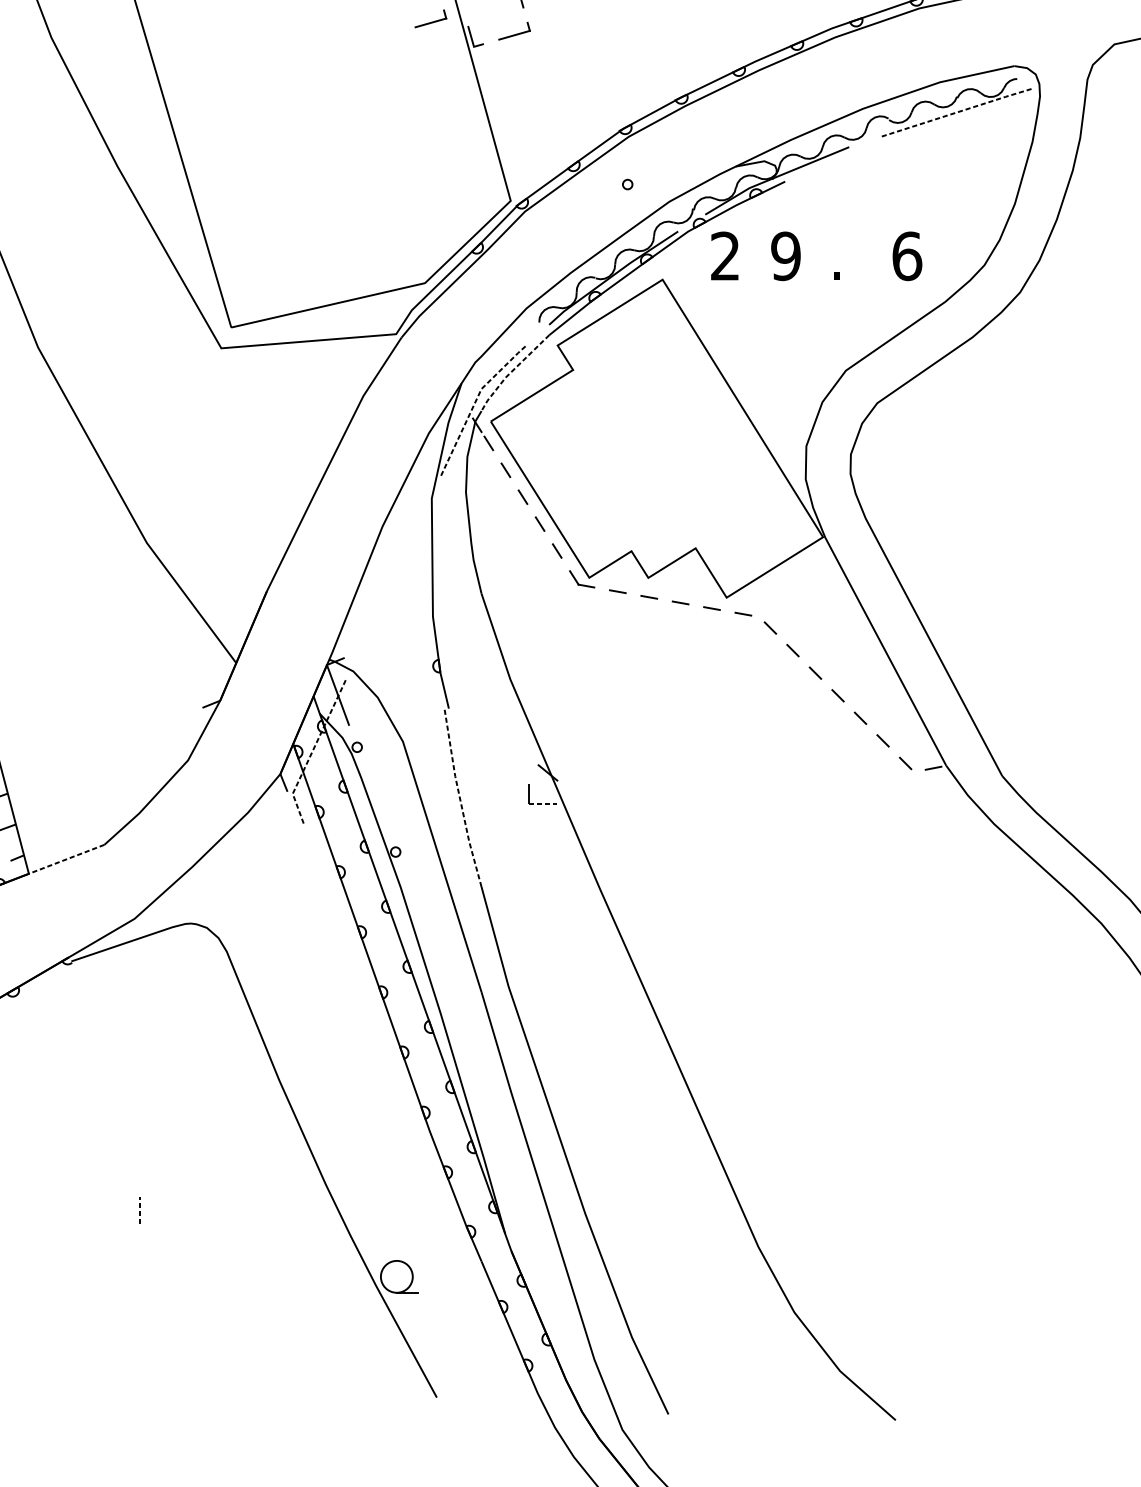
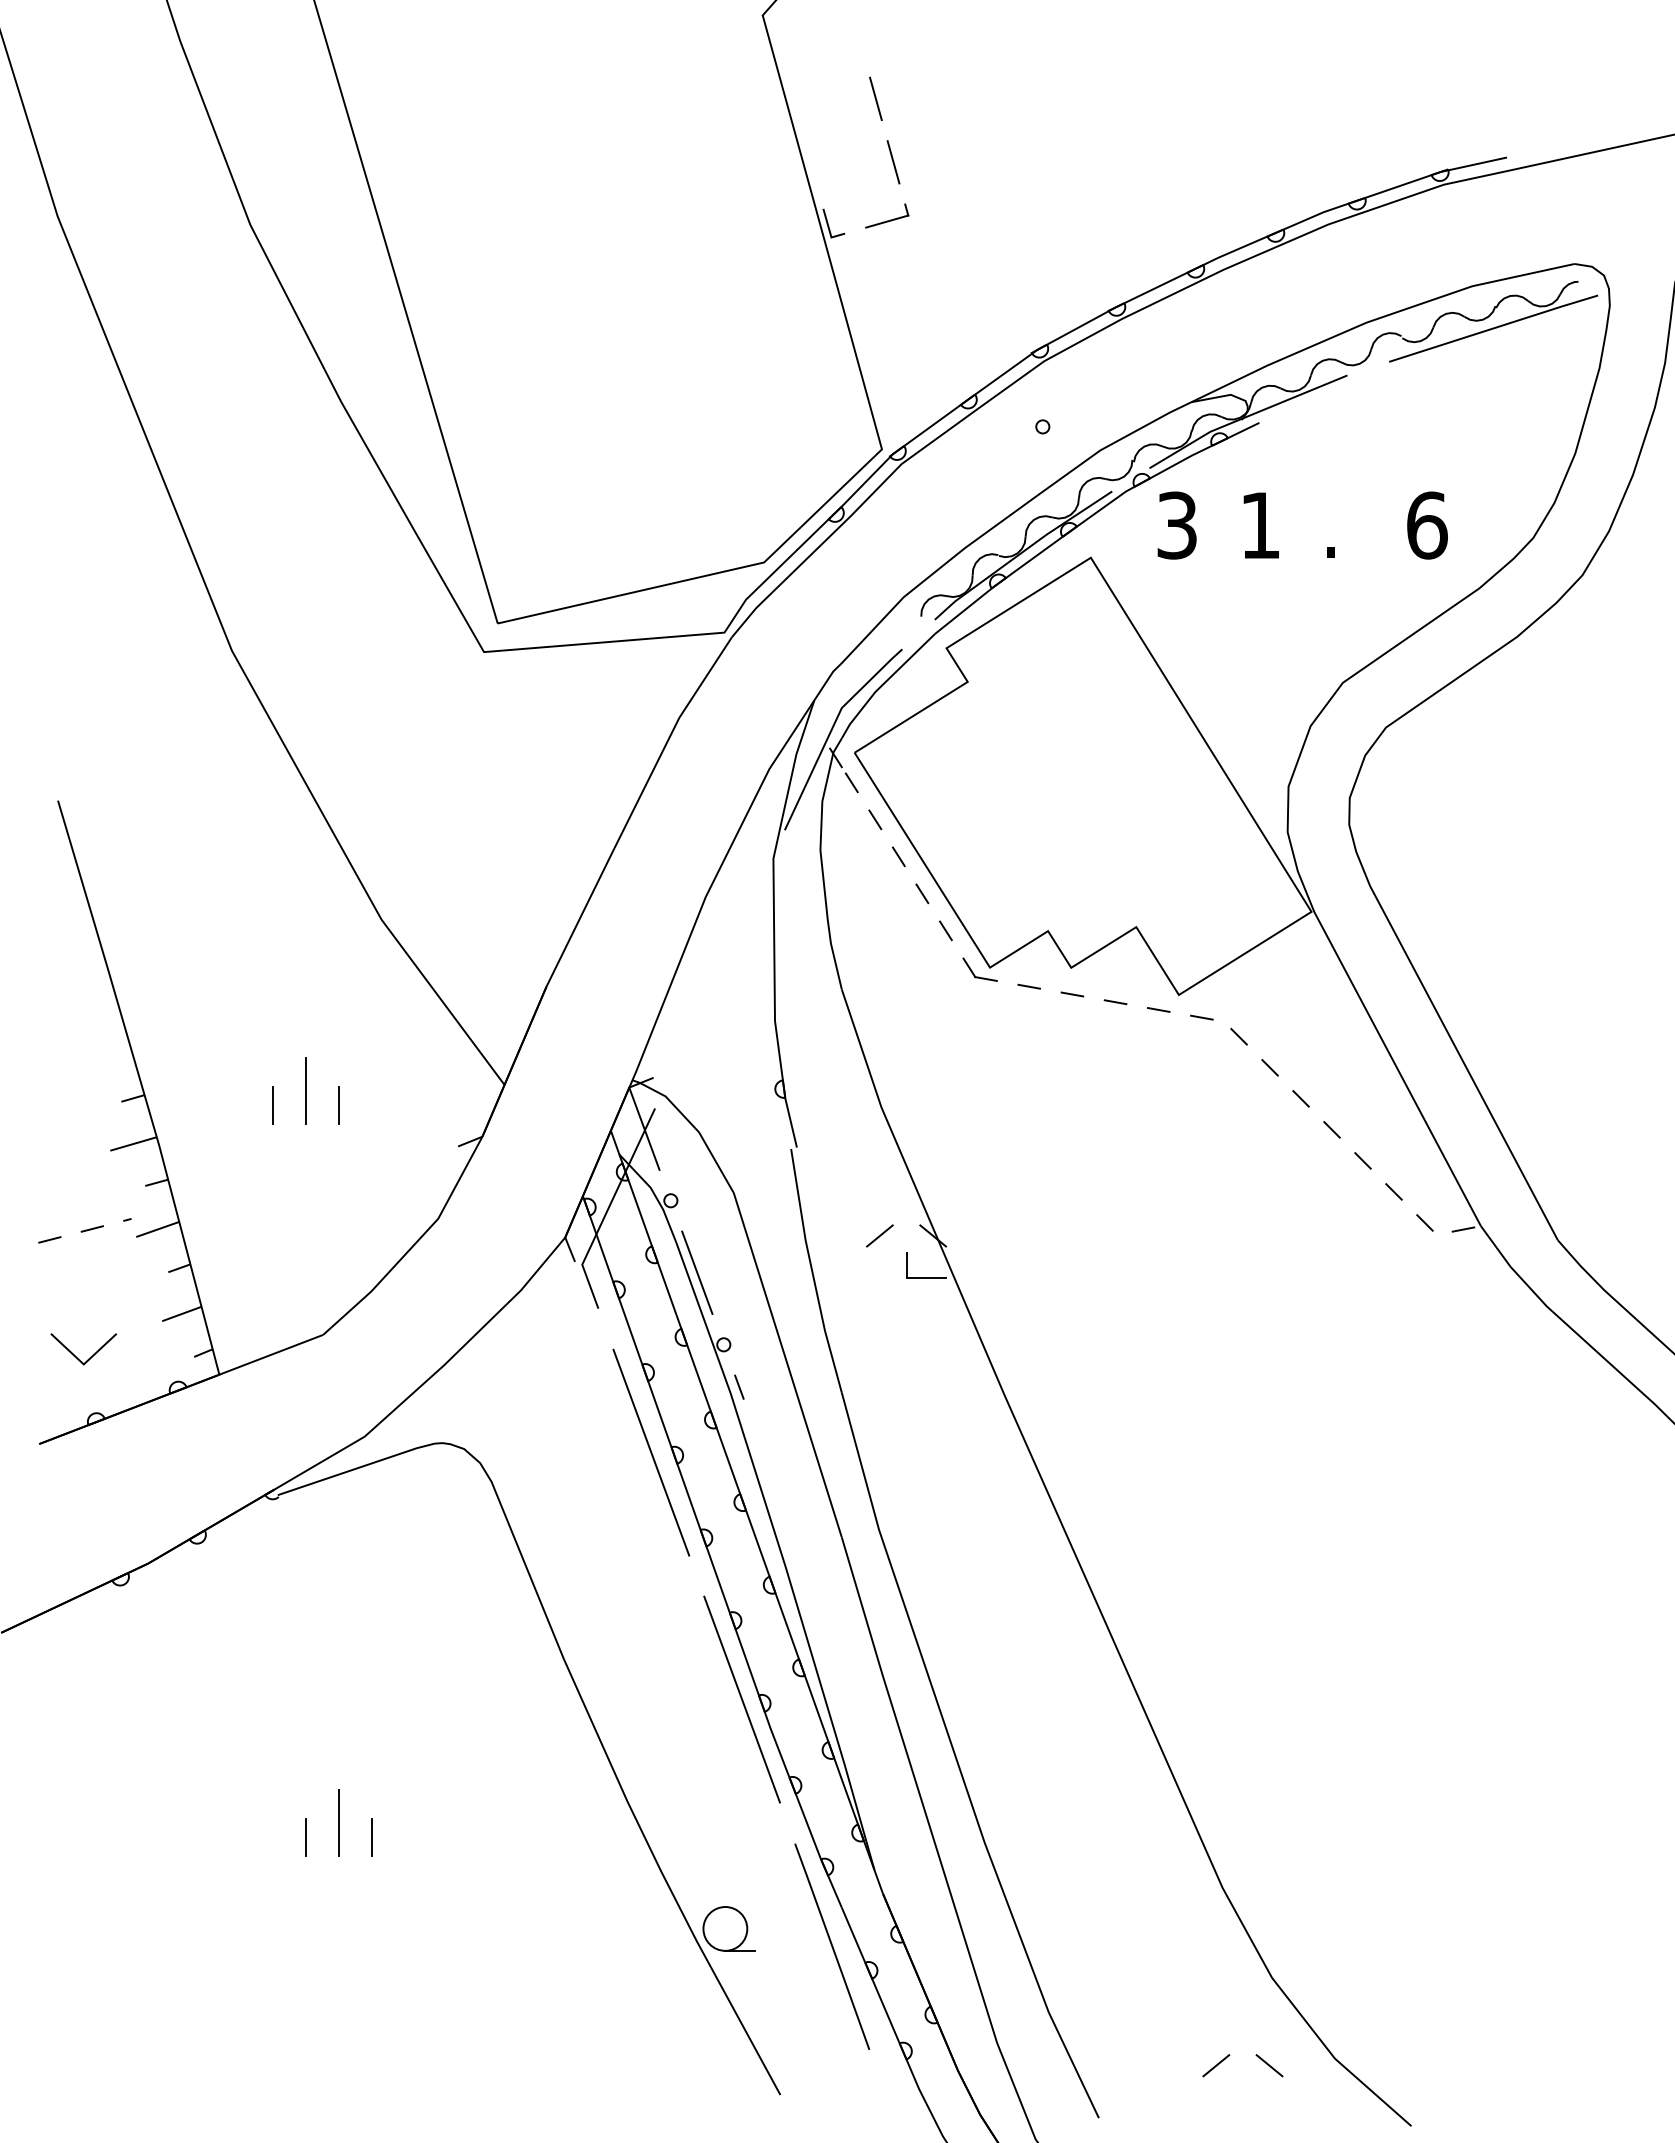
part: (431, 18) -> (772, 198), removed
line: (956, 113) -> (1494, 328), dashed -> solid
text: (724, 256) -> (1176, 525), 2 -> 3
text: (786, 256) -> (1260, 525), 9 -> 1
line: (511, 371) -> (883, 684), dashed -> solid
line: (474, 404) -> (831, 729), dashed -> solid
line: (92, 667) -> (306, 1091), added
line: (68, 678) -> (273, 1105), added
line: (116, 678) -> (339, 1105), added
line: (311, 752) -> (608, 1208), dashed -> solid
line: (508, 772) -> (879, 1235), added
line: (460, 798) -> (812, 1271), dashed -> solid
line: (376, 799) -> (697, 1272), added
line: (543, 803) -> (926, 1278), dashed -> solid
line: (66, 859) -> (271, 1354), dashed -> solid
line: (407, 882) -> (739, 1386), added
line: (343, 930) -> (651, 1452), added
line: (408, 1110) -> (741, 1699), added
line: (116, 1200) -> (339, 1823), added
line: (92, 1210) -> (306, 1837), added
line: (140, 1210) -> (372, 1837), dashed -> solid
line: (474, 1289) -> (832, 1946), added
line: (754, 1376) -> (1216, 2065), added
line: (792, 1376) -> (1269, 2065), added

